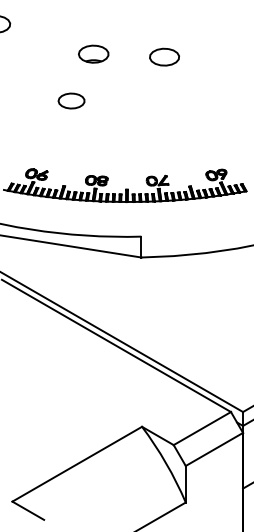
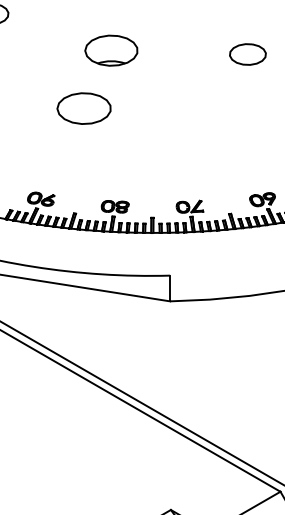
part: (93, 54) -> (111, 51), size x1.43
part: (164, 56) -> (247, 53), moved
part: (71, 100) -> (83, 107), size x1.67

